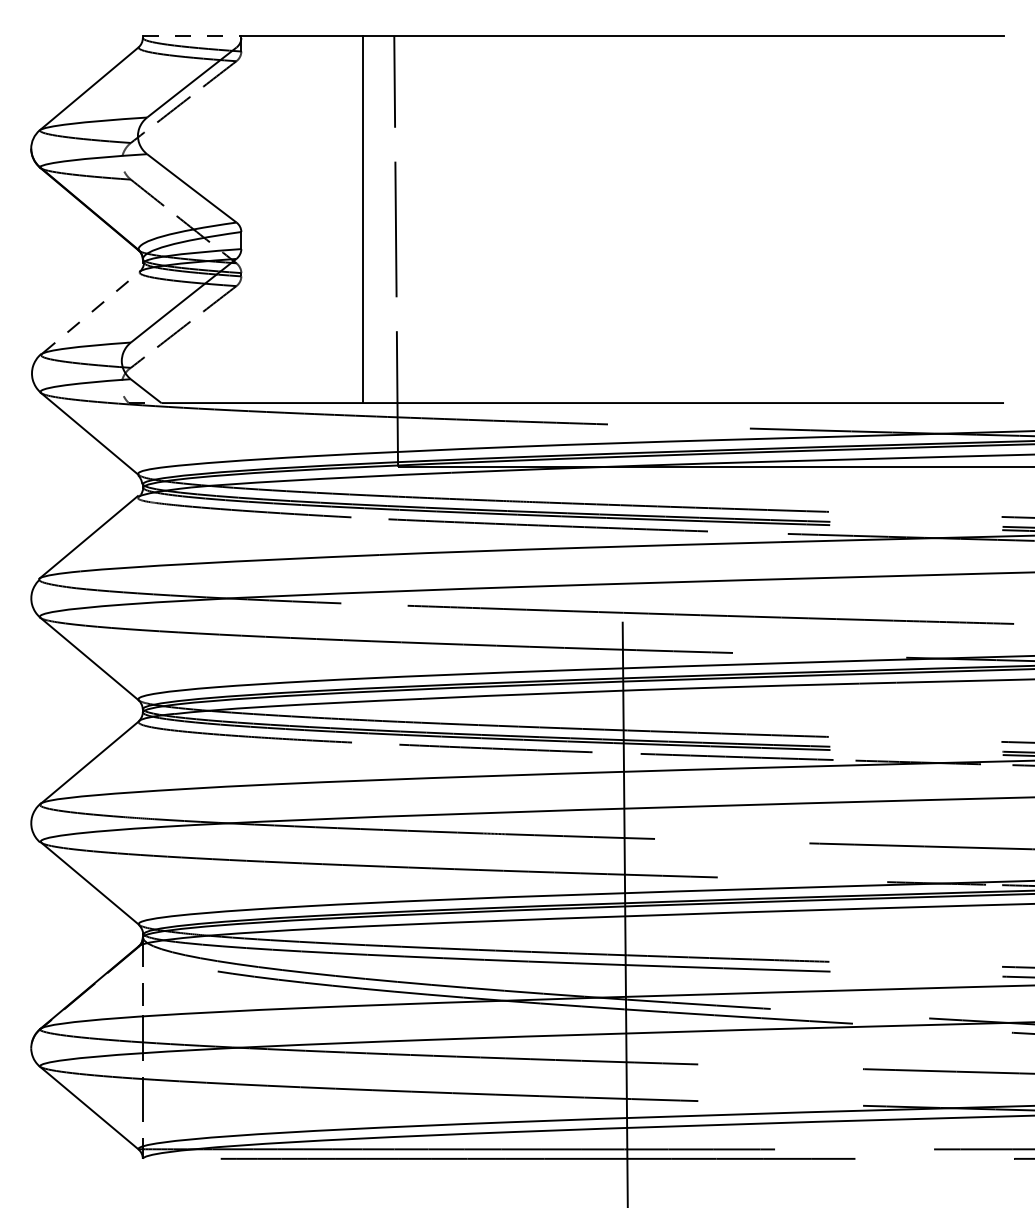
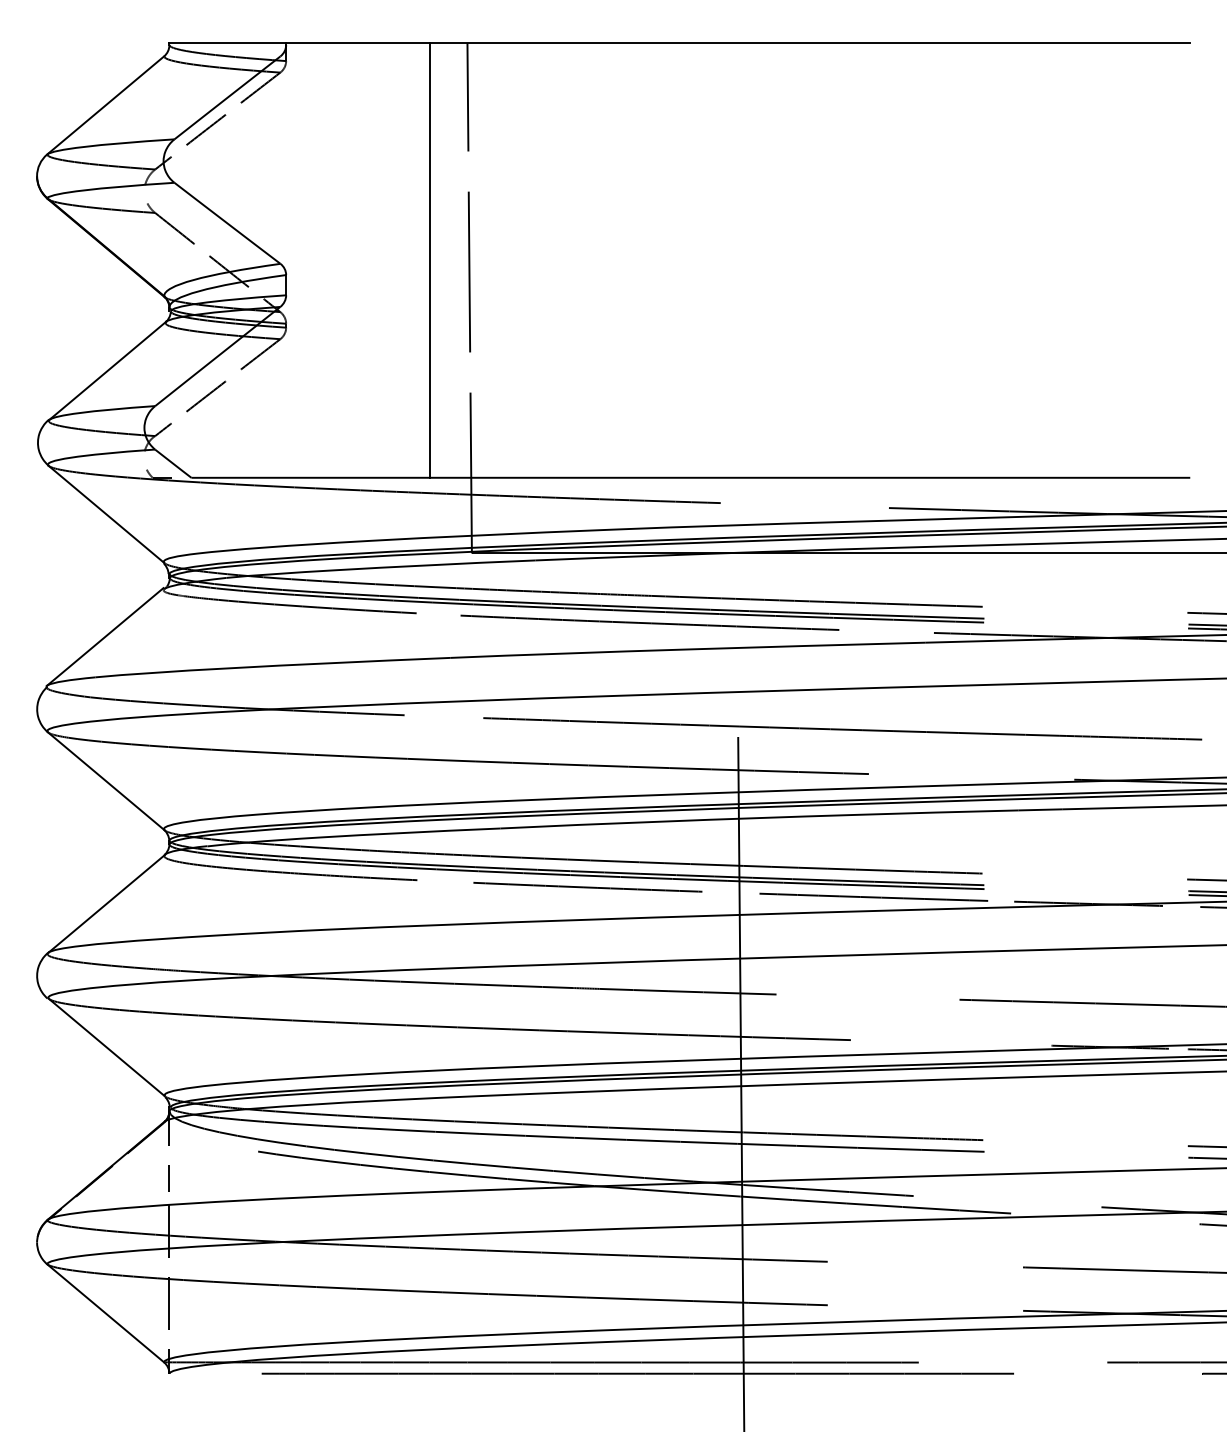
line: (192, 35) -> (228, 42), dashed -> solid
line: (92, 311) -> (109, 369), dashed -> solid

